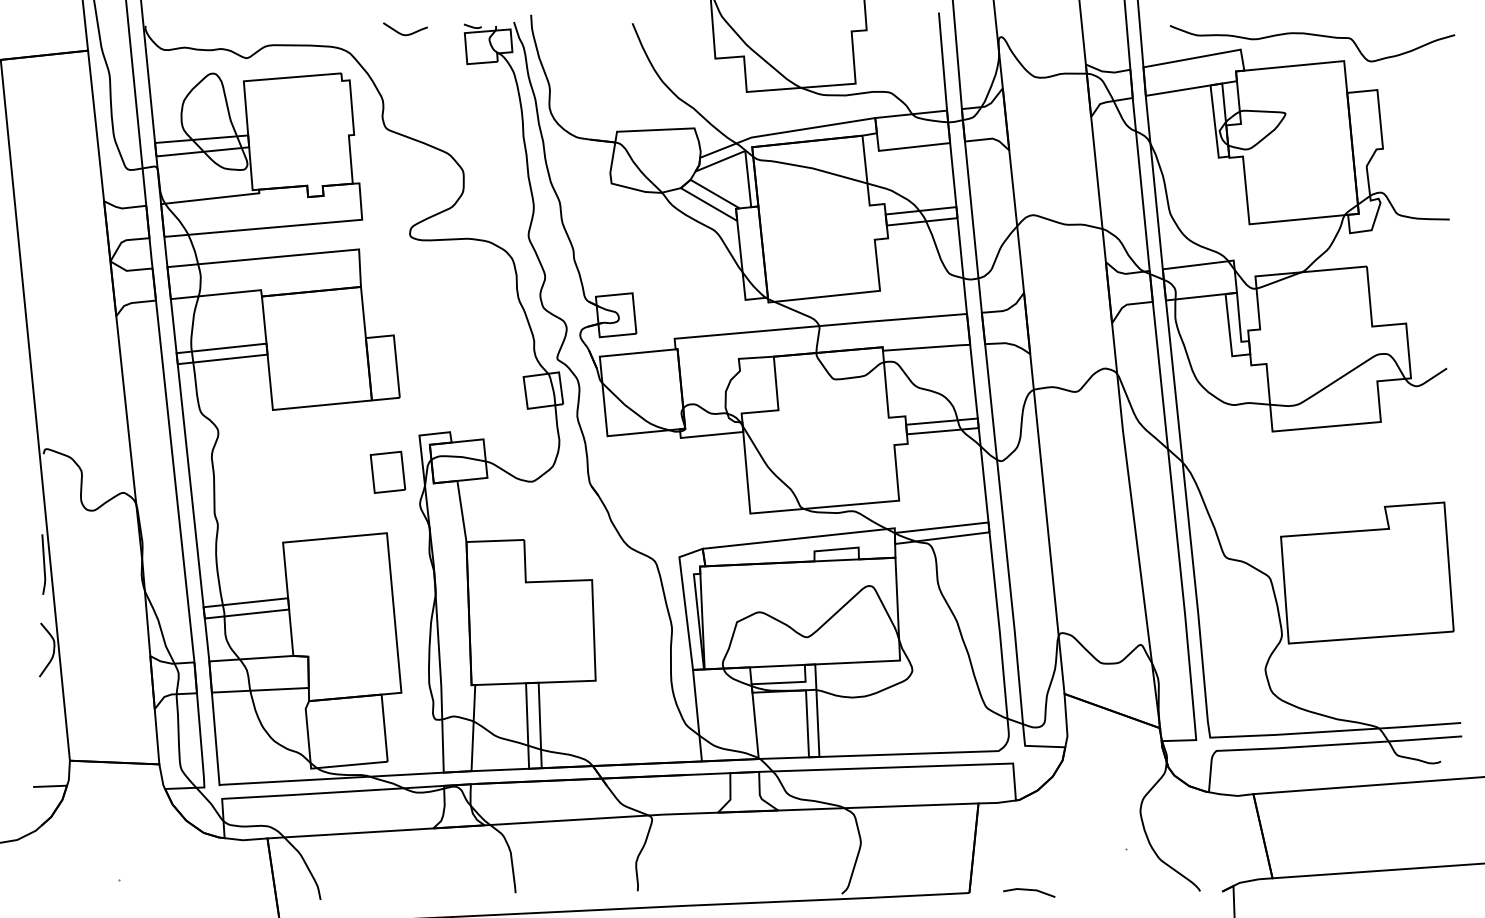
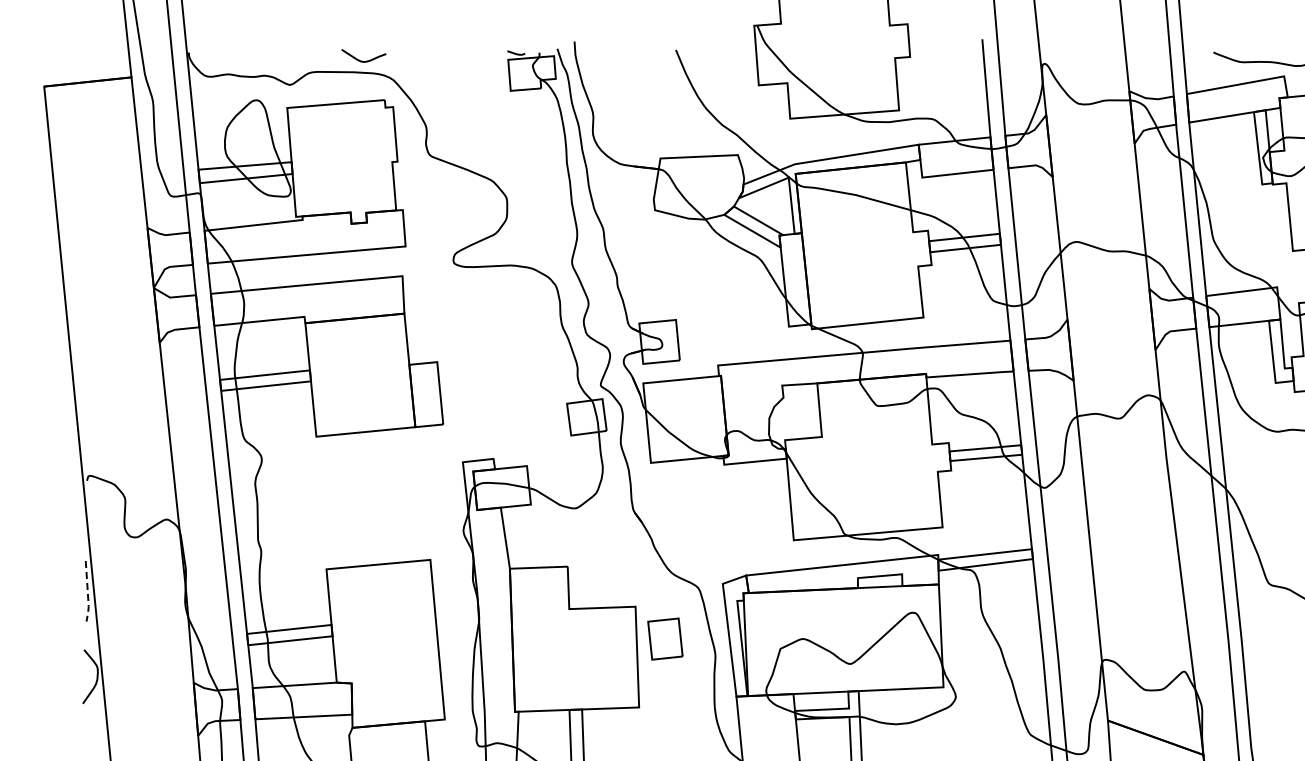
curve: (402, 33) -> (360, 60), moved
part: (387, 471) -> (664, 638), moved
line: (44, 566) -> (87, 593), solid -> dashed

